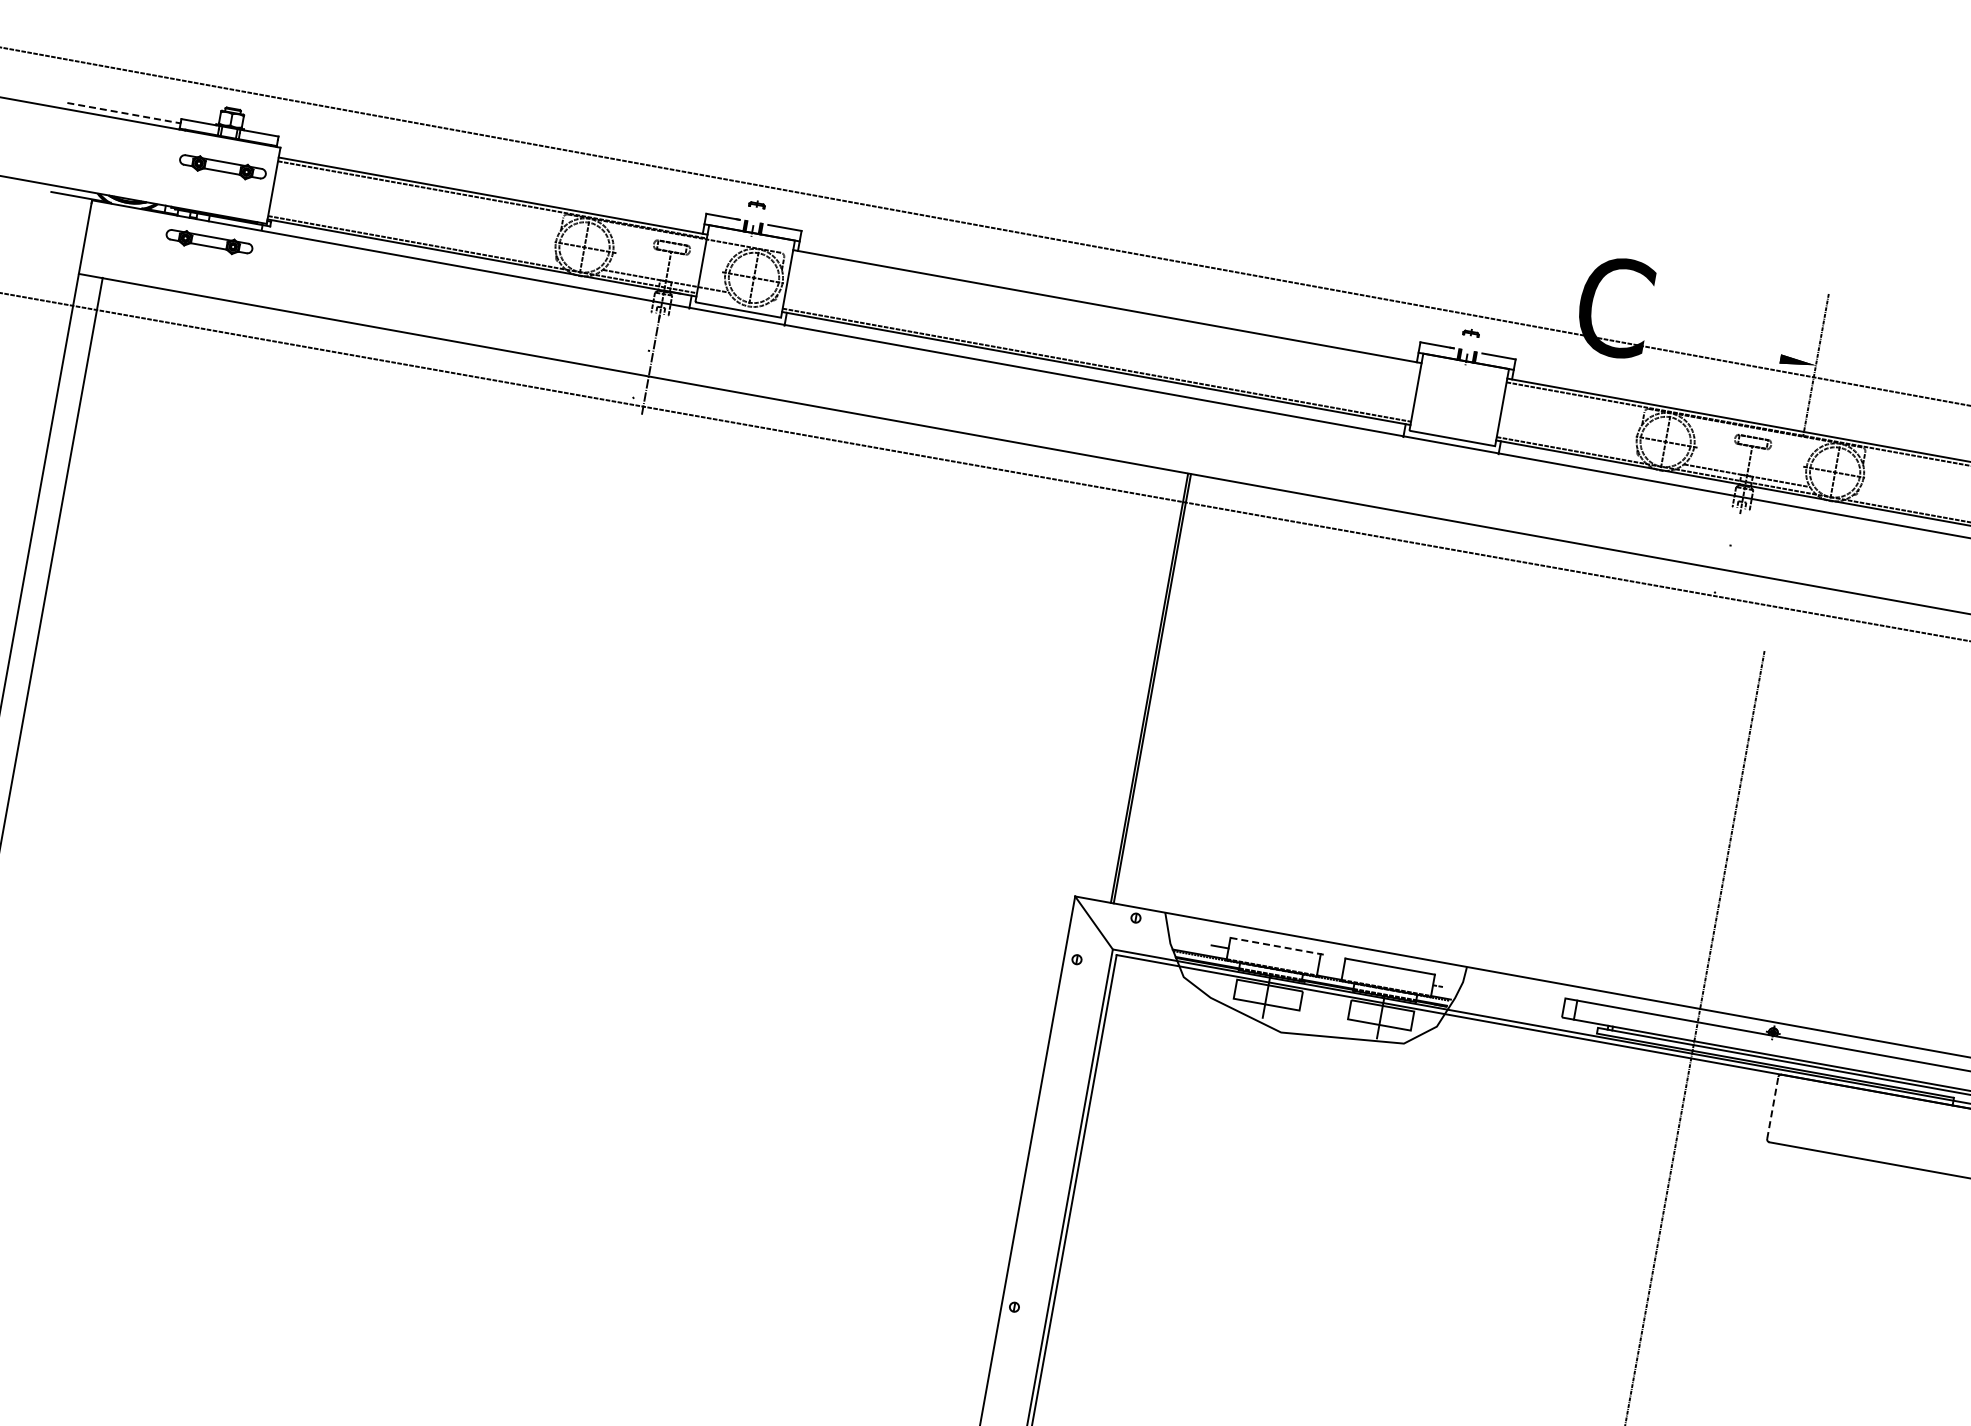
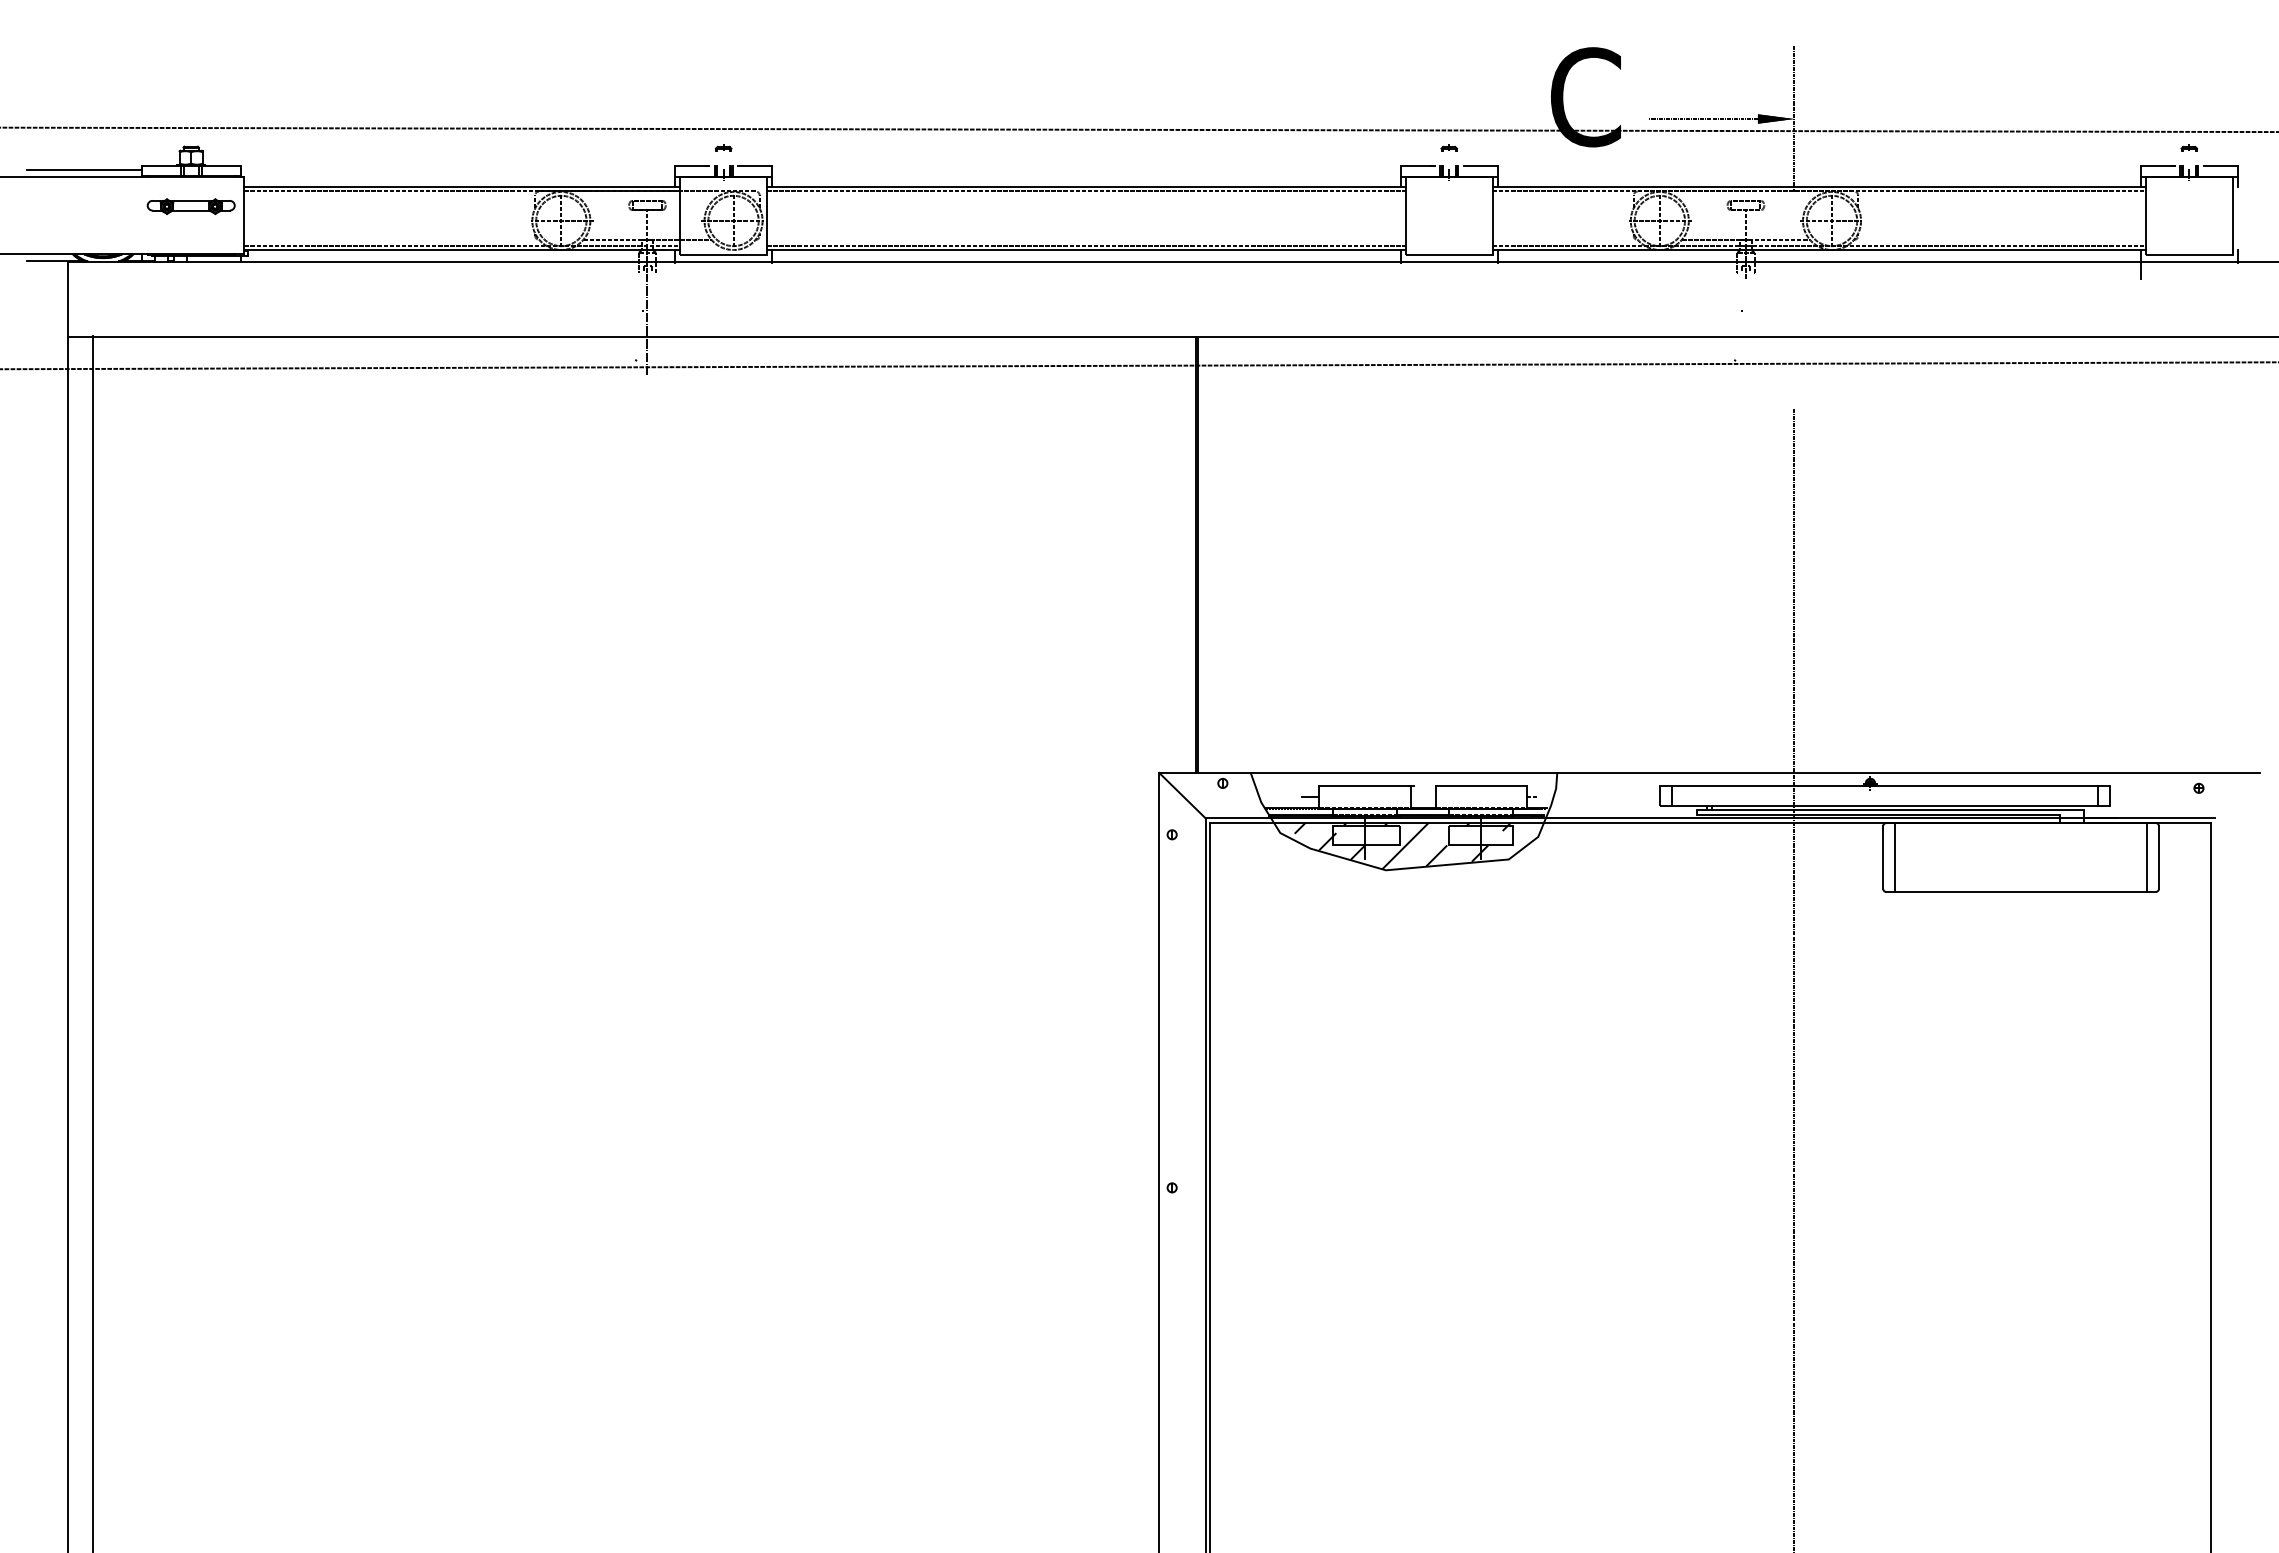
line: (124, 113) -> (84, 170), dashed -> solid
part: (208, 242) -> (190, 282), removed
line: (1106, 310) -> (1086, 190), added
line: (1726, 349) -> (1703, 119), added
line: (1277, 946) -> (1367, 786), dashed -> solid
hatch: (1301, 1012) -> (1402, 846), added
line: (1773, 1108) -> (1883, 857), dashed -> solid
line: (1784, 1110) -> (1895, 857), added

